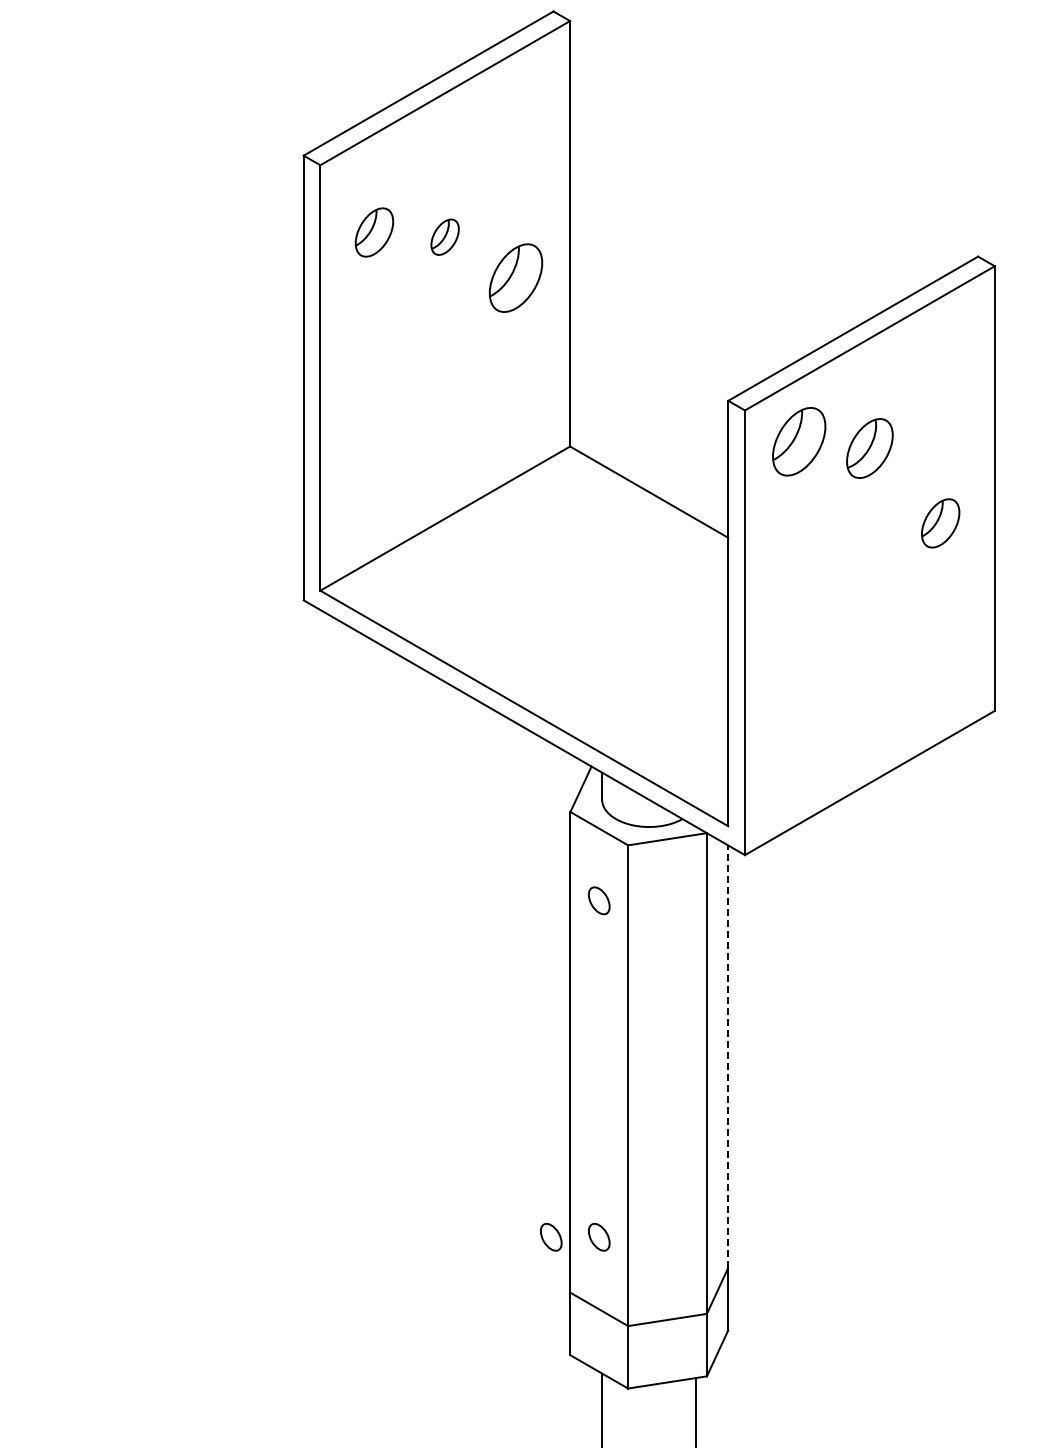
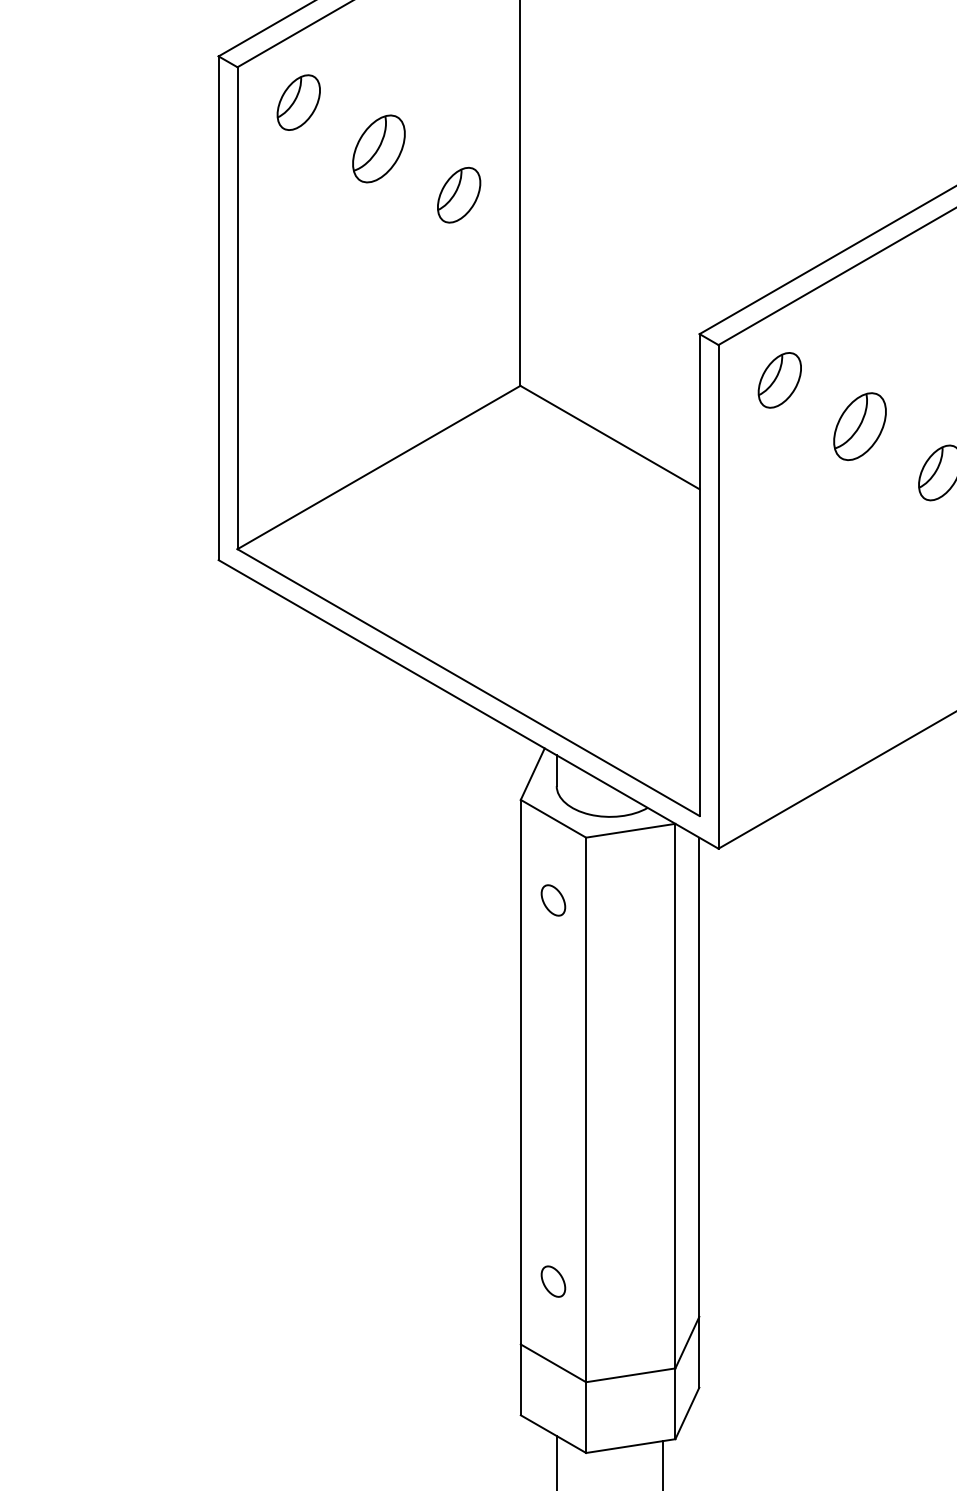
part: (374, 232) -> (298, 102), moved
part: (444, 236) -> (378, 147), size x1.67
part: (515, 278) -> (458, 195), size x0.71
part: (798, 441) -> (779, 380), size x0.71
part: (869, 448) -> (859, 426), moved
line: (728, 1056) -> (699, 1076), dashed -> solid
part: (551, 1236) -> (499, 1280), removed

